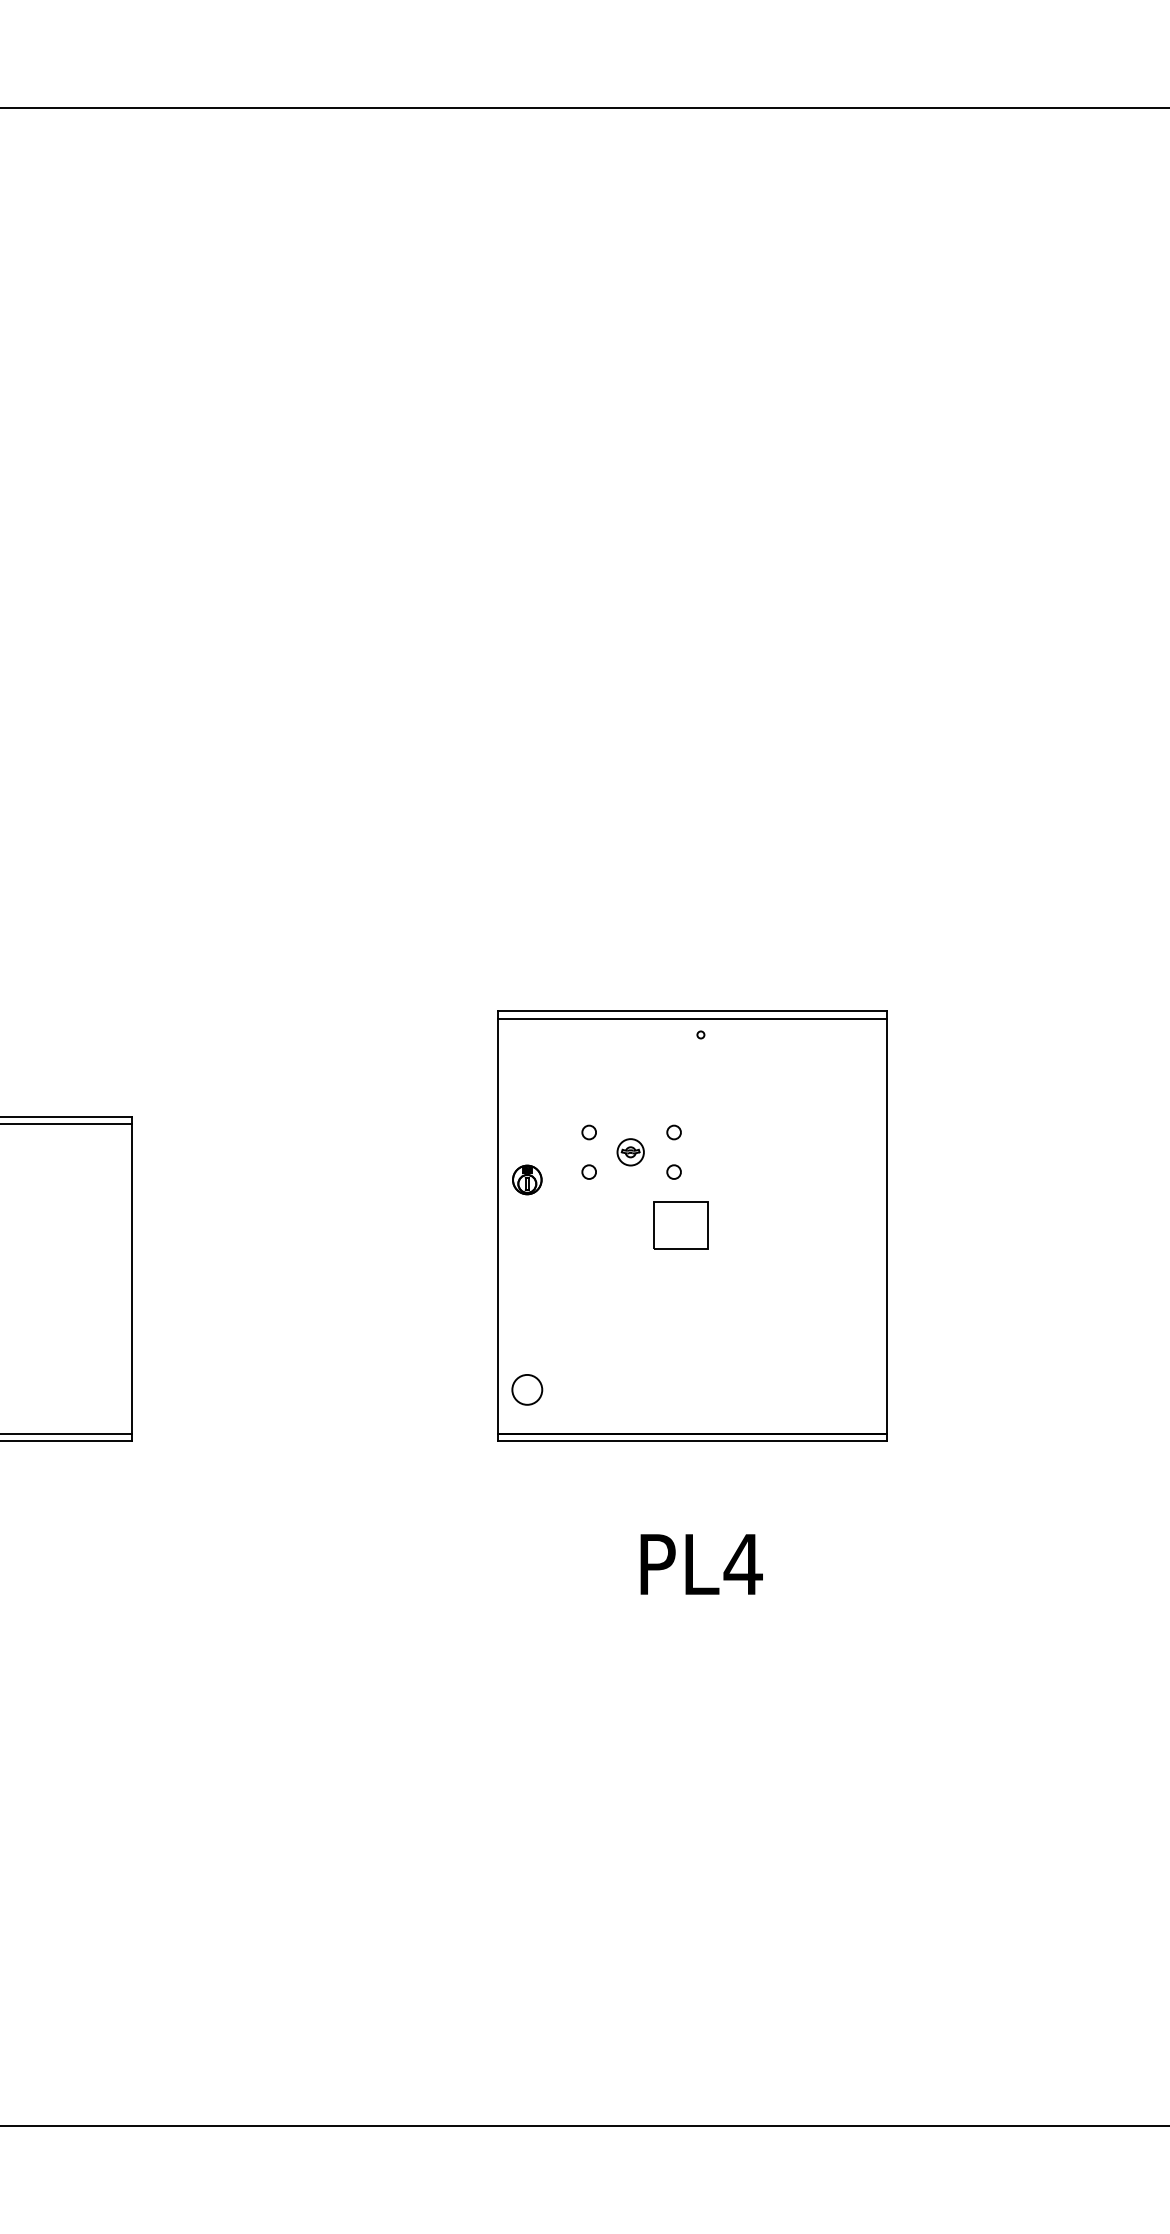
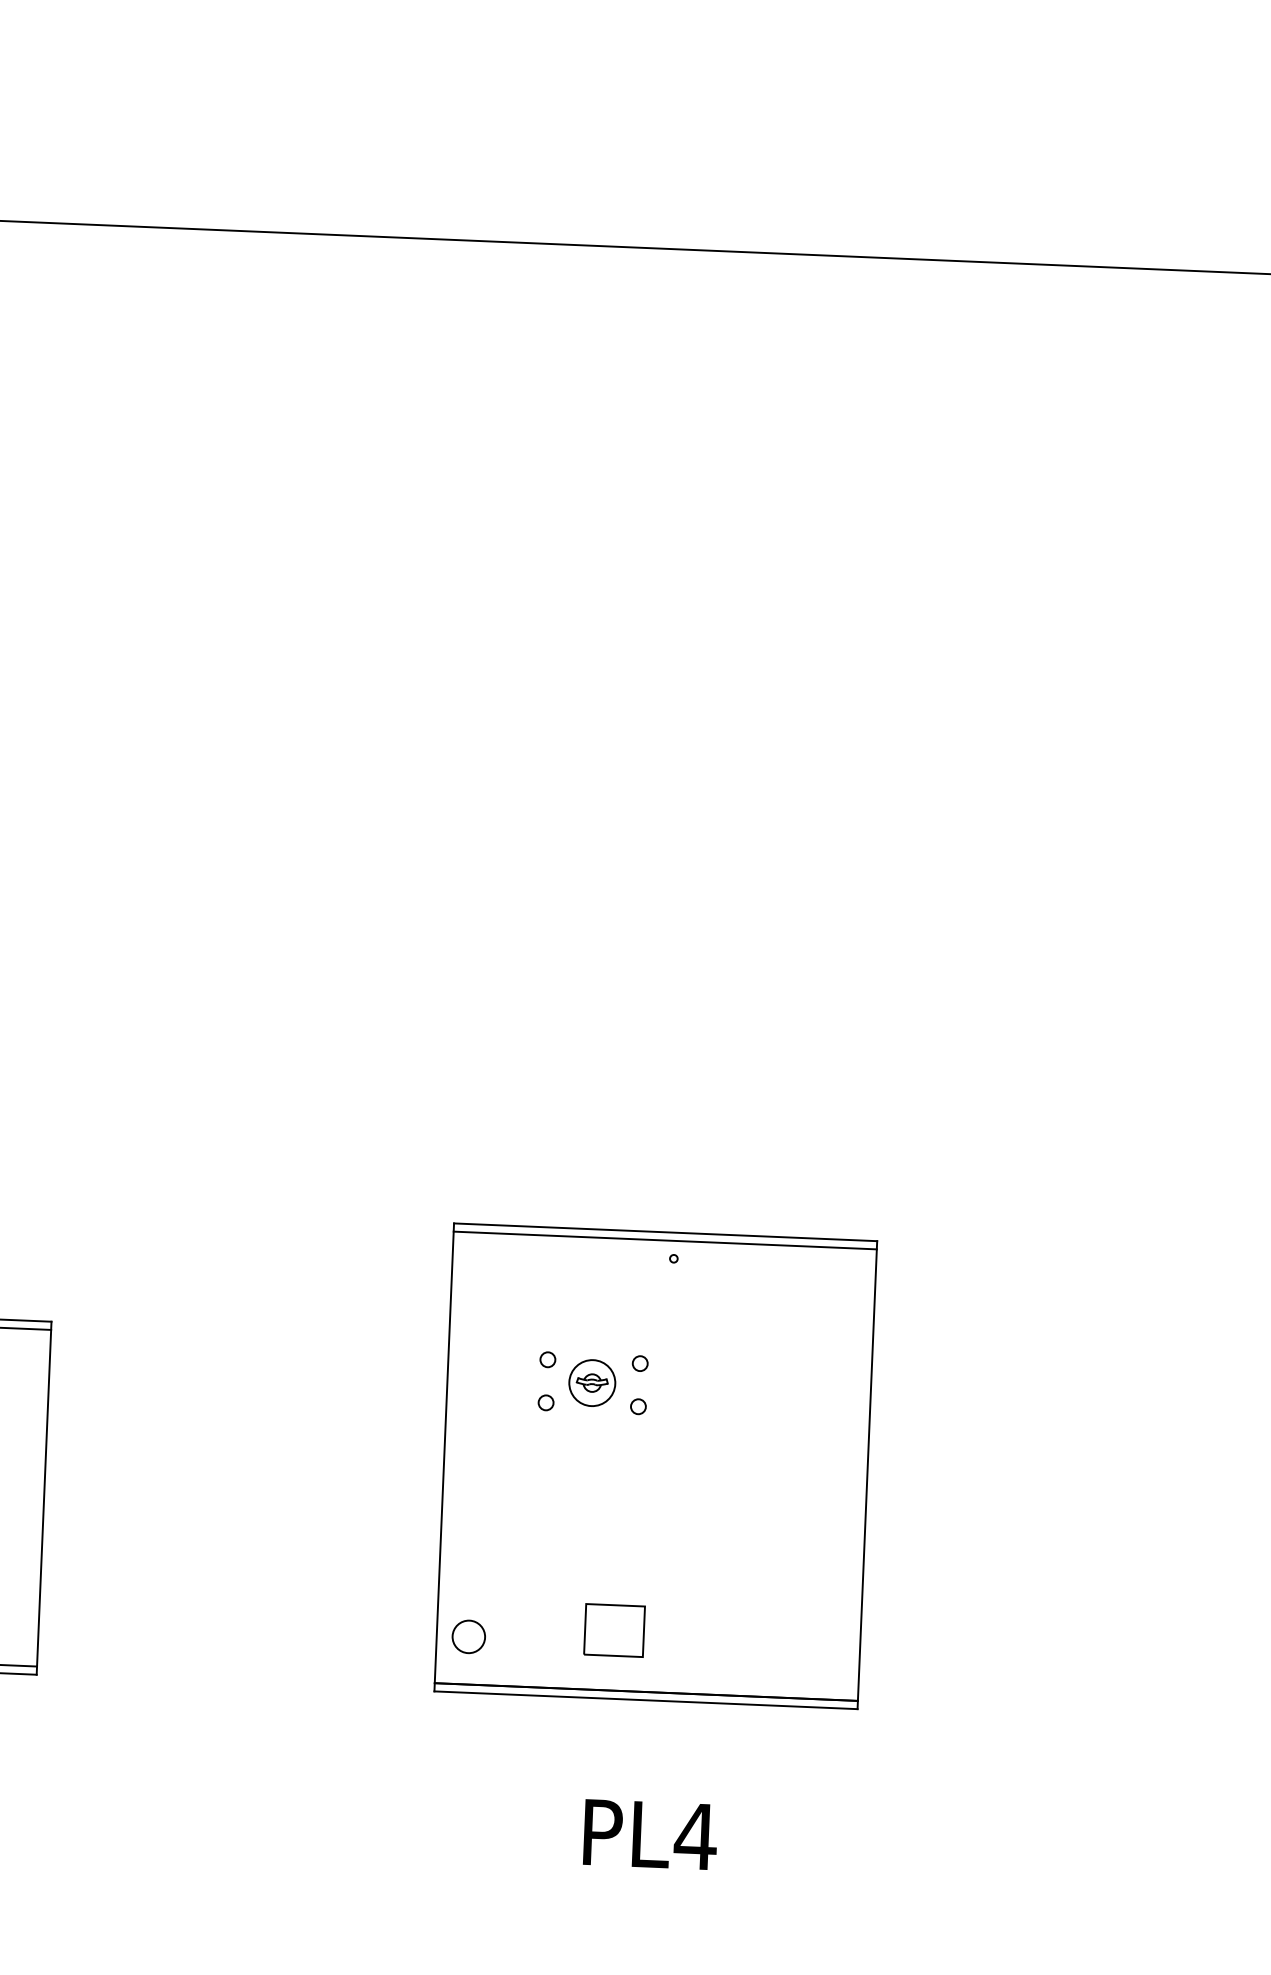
part: (630, 1152) -> (591, 1383), size x1.6
part: (527, 1179) -> (478, 1408), removed
part: (680, 1225) -> (614, 1630), moved

